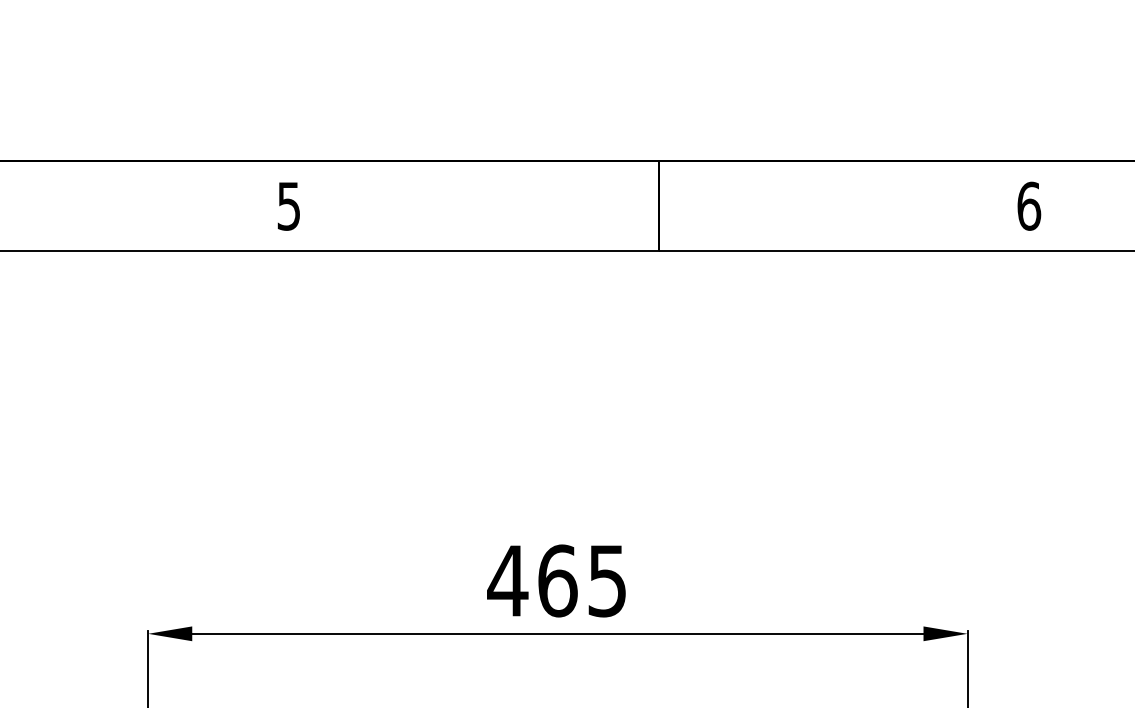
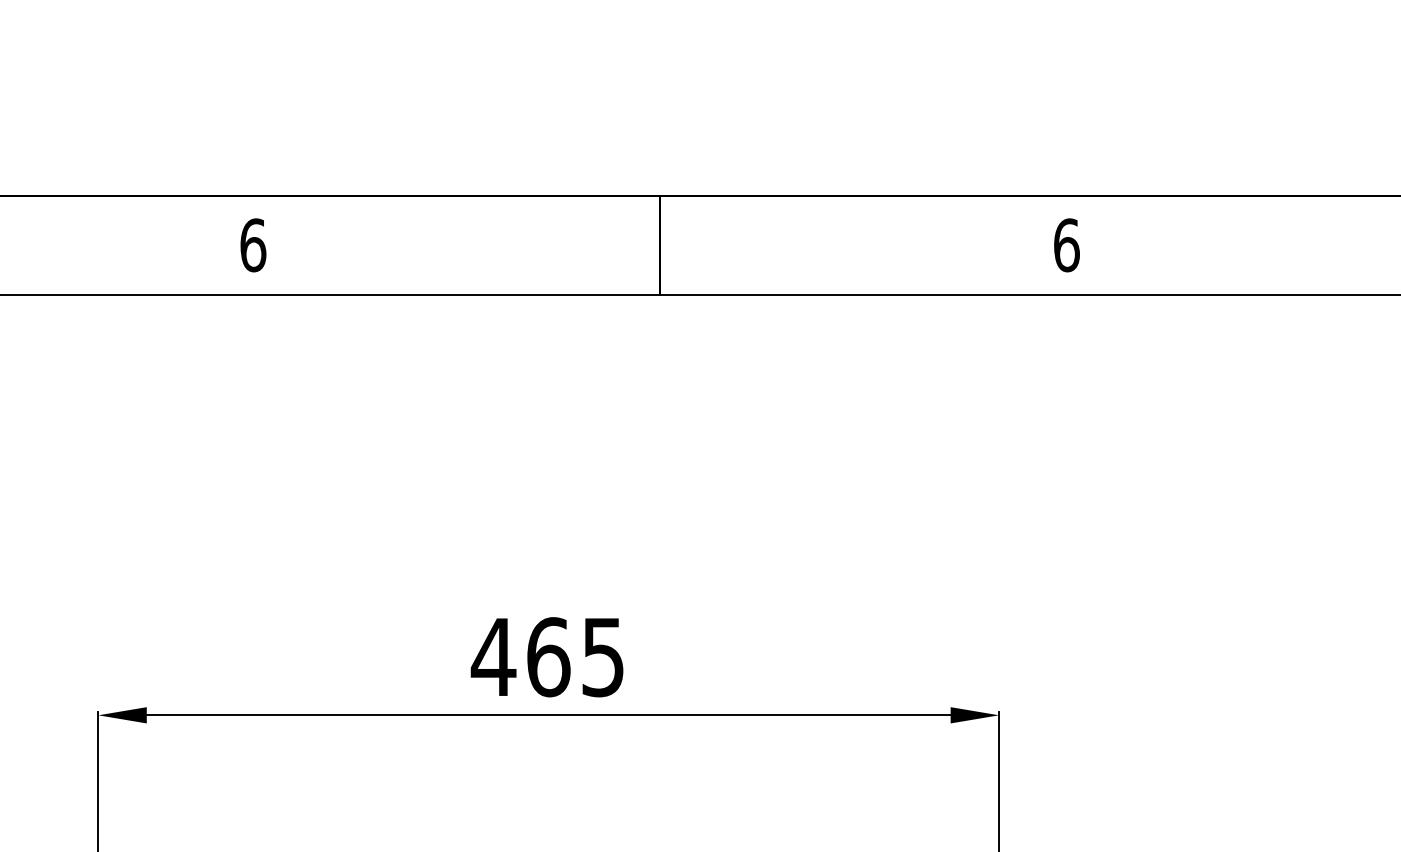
text: (289, 206) -> (253, 245), 5 -> 6

